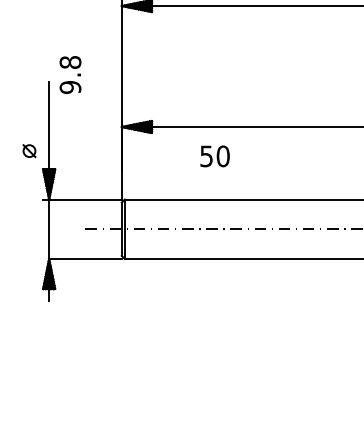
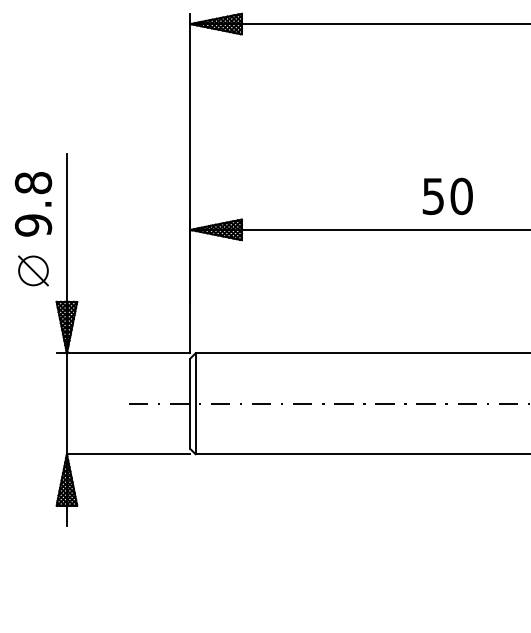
text: (70, 74) -> (33, 203), moved
part: (29, 150) -> (33, 269), size x1.43
text: (214, 156) -> (446, 196), moved

